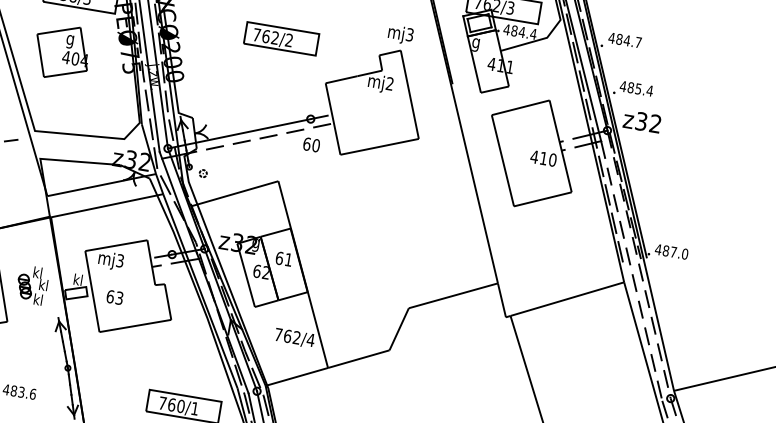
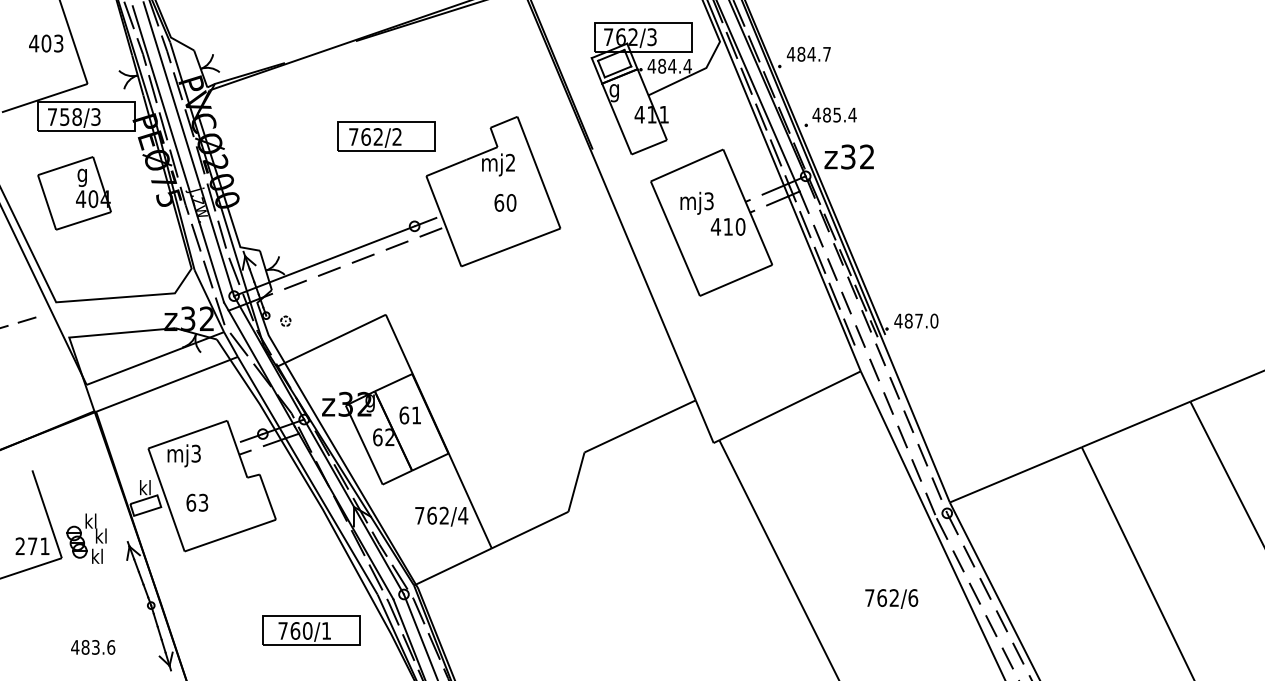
text: (400, 34) -> (696, 202), moved
part: (281, 38) -> (386, 136), moved
text: (311, 144) -> (505, 202), moved
part: (32, 284) -> (86, 538), moved

